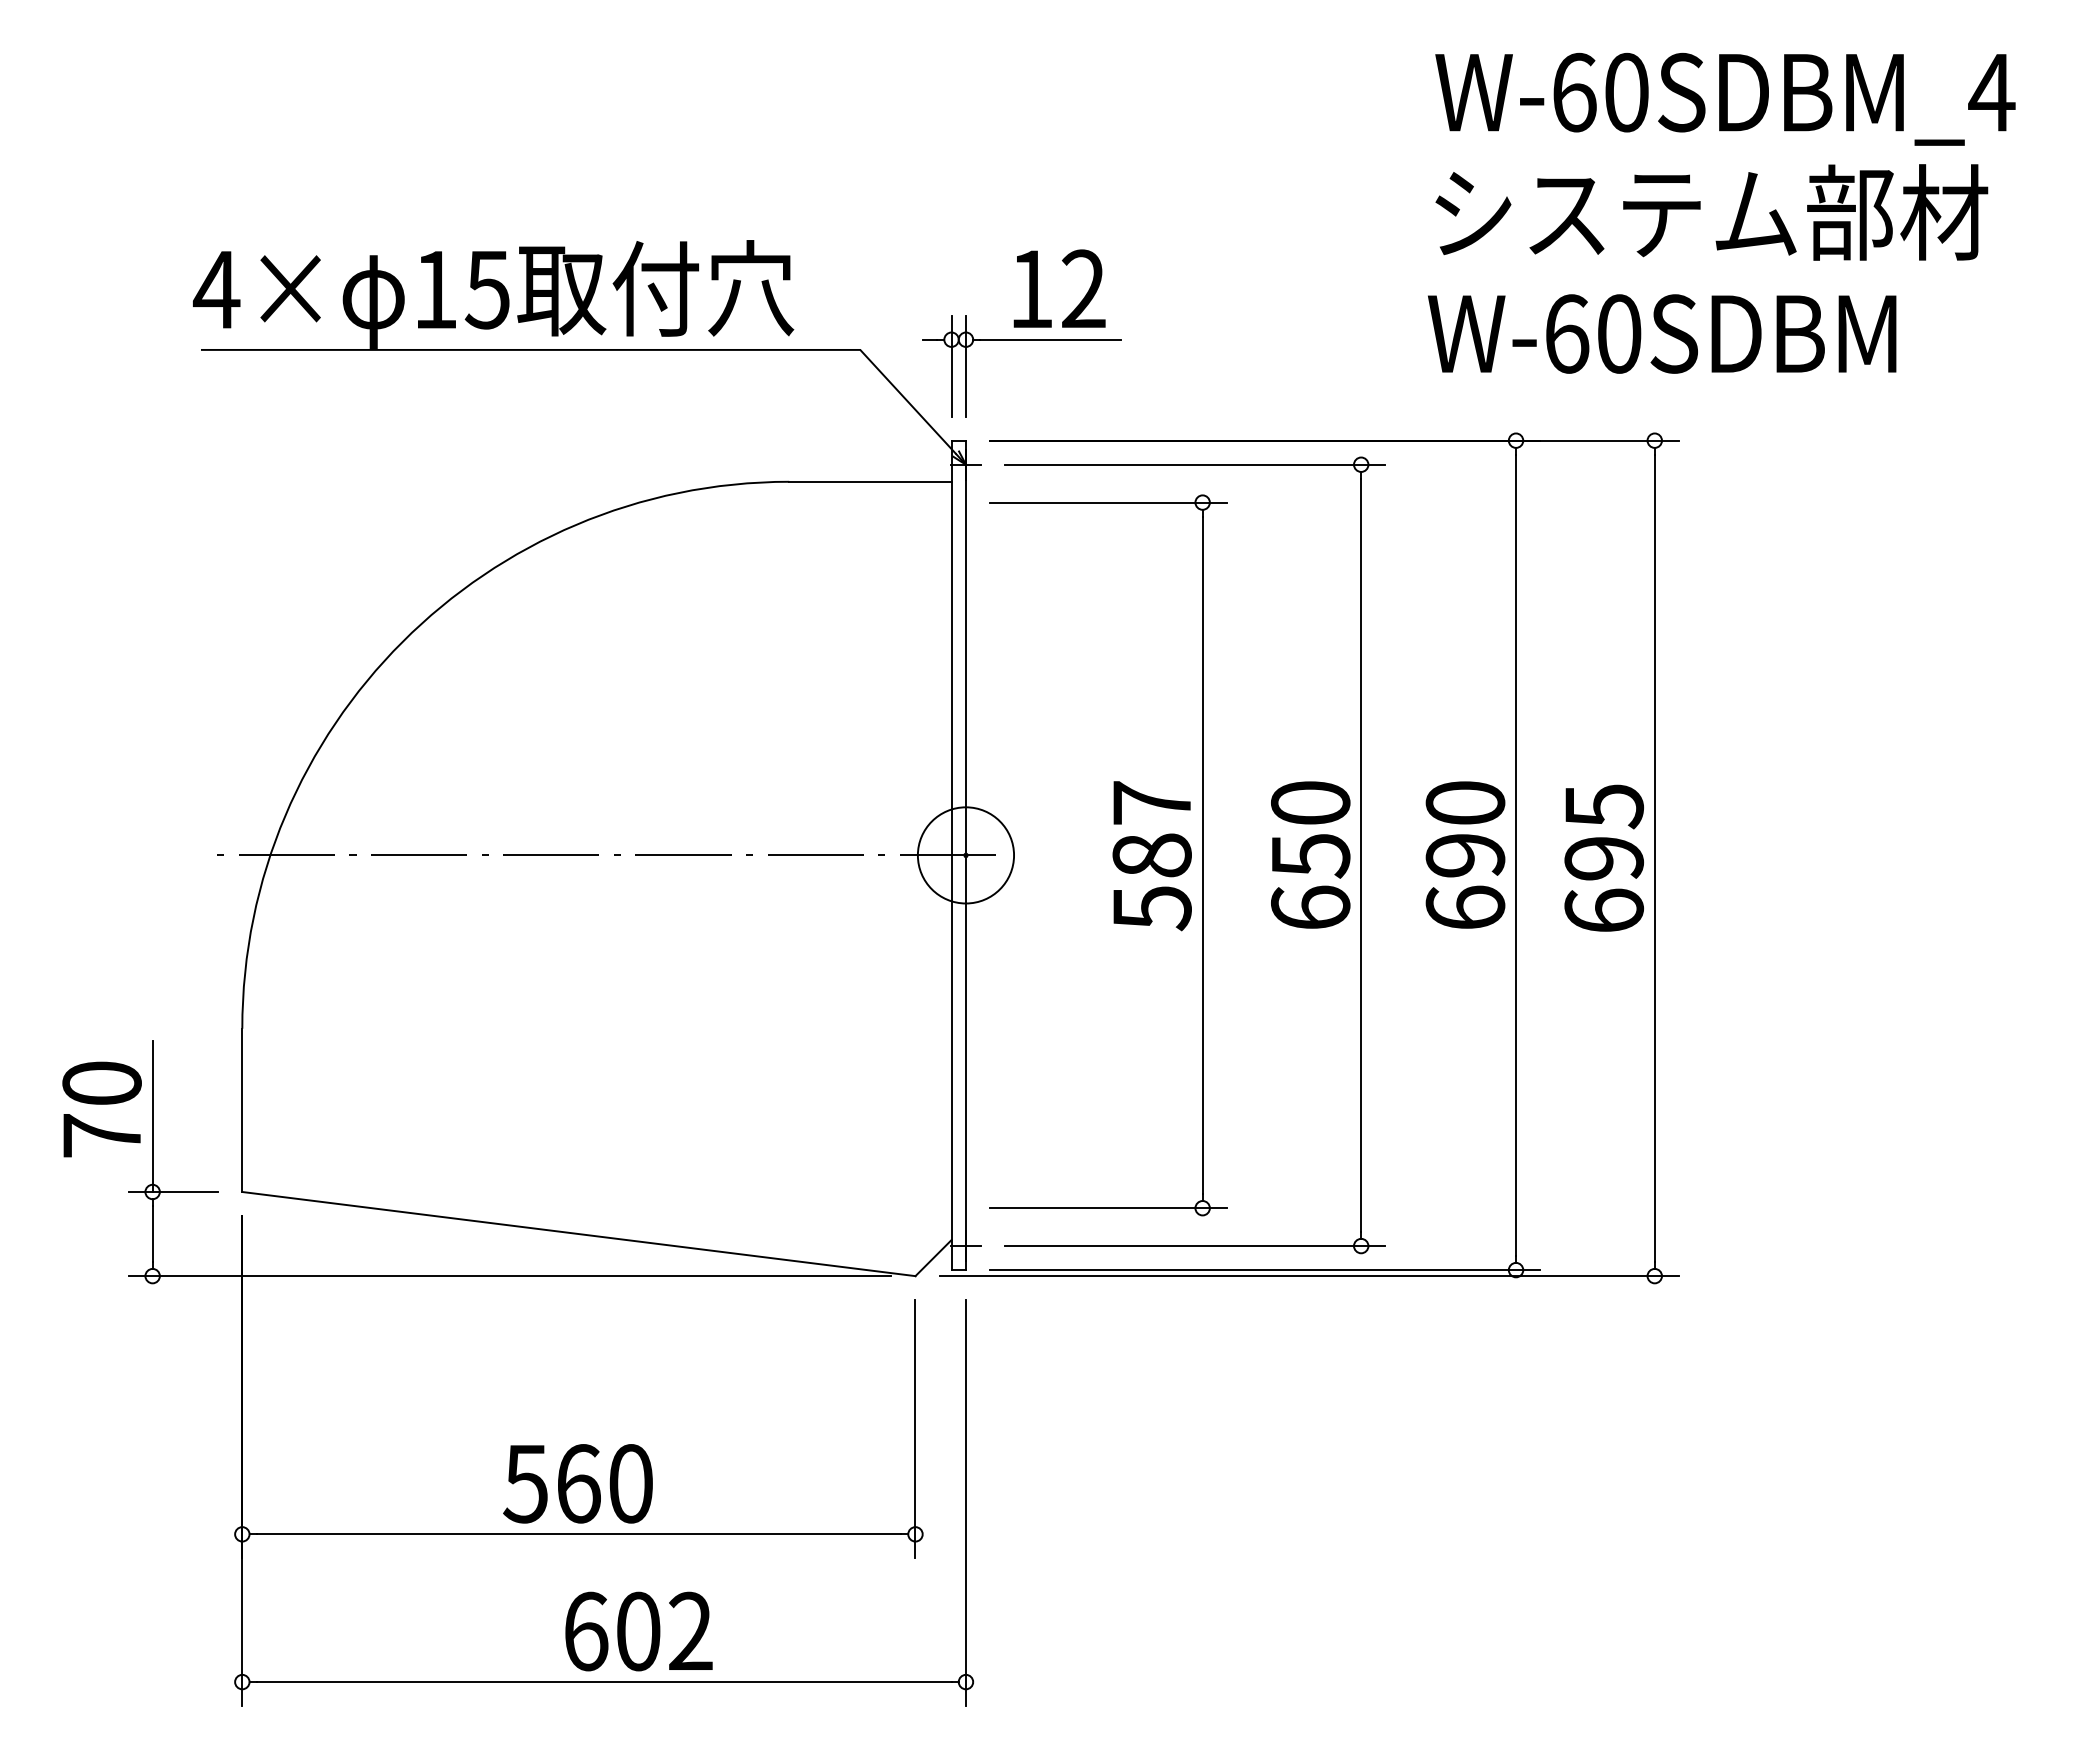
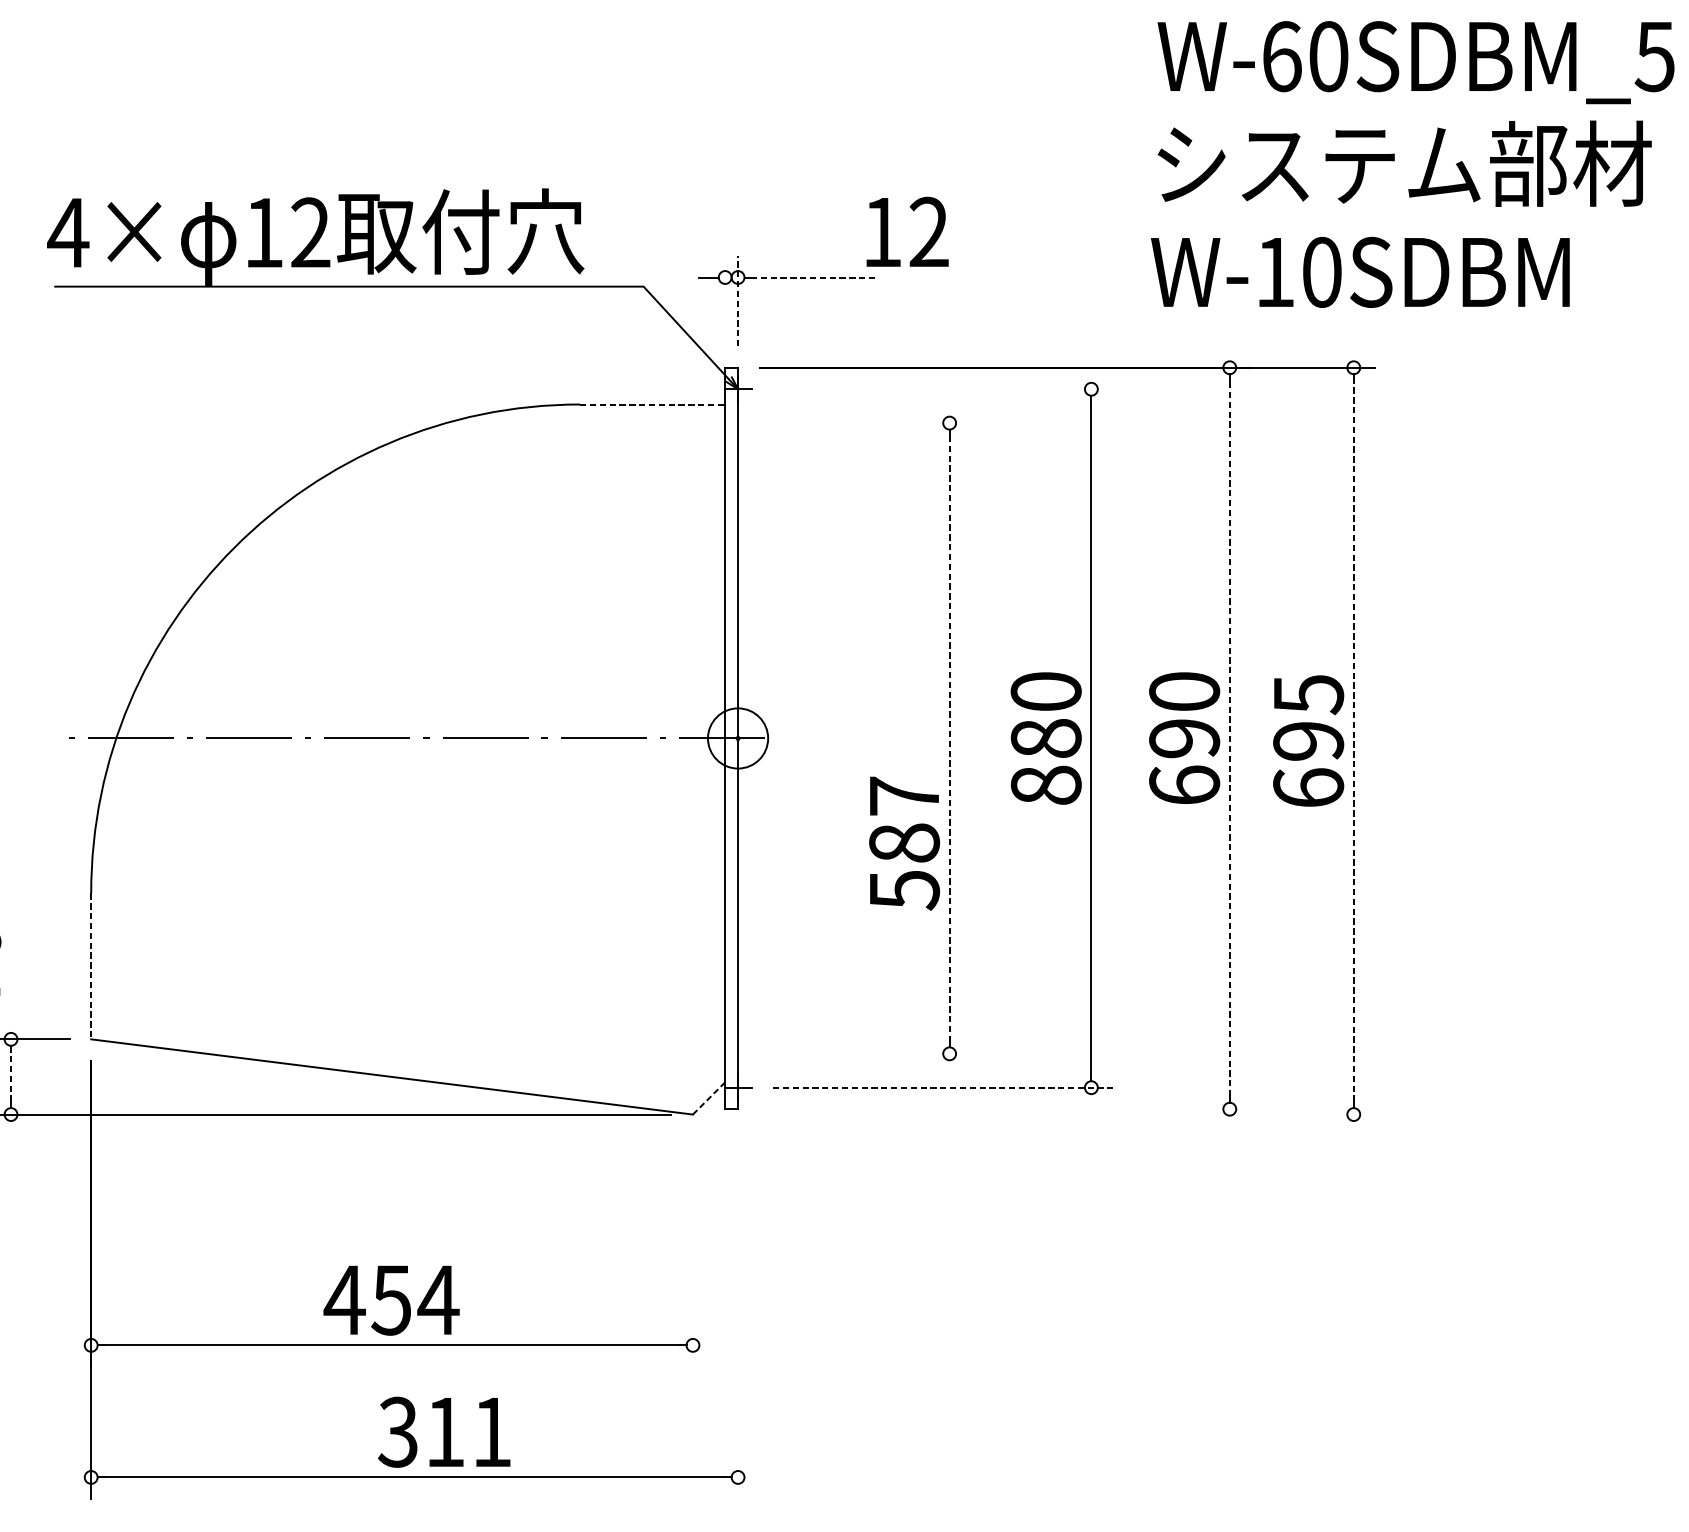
text: (1991, 93) -> (1654, 57), W-60SDBM_4 -> W-60SDBM_5
text: (1059, 288) -> (907, 231), moved
text: (486, 289) -> (309, 232), 15 -> 12
text: (1567, 333) -> (1275, 271), W-60SDBM -> W-10SDBM
line: (1051, 339) -> (814, 277), solid -> dashed
line: (951, 365) -> (725, 300), removed
line: (965, 365) -> (737, 300), solid -> dashed
line: (1195, 464) -> (943, 389), removed
line: (870, 481) -> (652, 404), solid -> dashed
line: (1108, 502) -> (865, 423), removed
line: (1516, 854) -> (1230, 737), solid -> dashed
circle: (965, 855) -> (737, 738), size x0.7
line: (1202, 855) -> (949, 738), solid -> dashed
text: (1151, 856) -> (903, 844), moved
line: (1654, 857) -> (1353, 740), solid -> dashed
text: (1310, 881) -> (1046, 761), 650 -> 880
line: (242, 1110) -> (91, 966), solid -> dashed
line: (152, 1116) -> (10, 971), removed
line: (1108, 1208) -> (865, 1054), removed
line: (152, 1234) -> (10, 1077), solid -> dashed
line: (1195, 1246) -> (943, 1088), solid -> dashed
line: (933, 1258) -> (709, 1098), solid -> dashed
line: (1265, 1270) -> (1005, 1109), removed
line: (1308, 1276) -> (1044, 1114), removed
line: (915, 1429) -> (692, 1251), removed
text: (578, 1483) -> (391, 1299), 560 -> 454
line: (965, 1503) -> (737, 1317), removed
text: (637, 1631) -> (444, 1432), 602 -> 311

